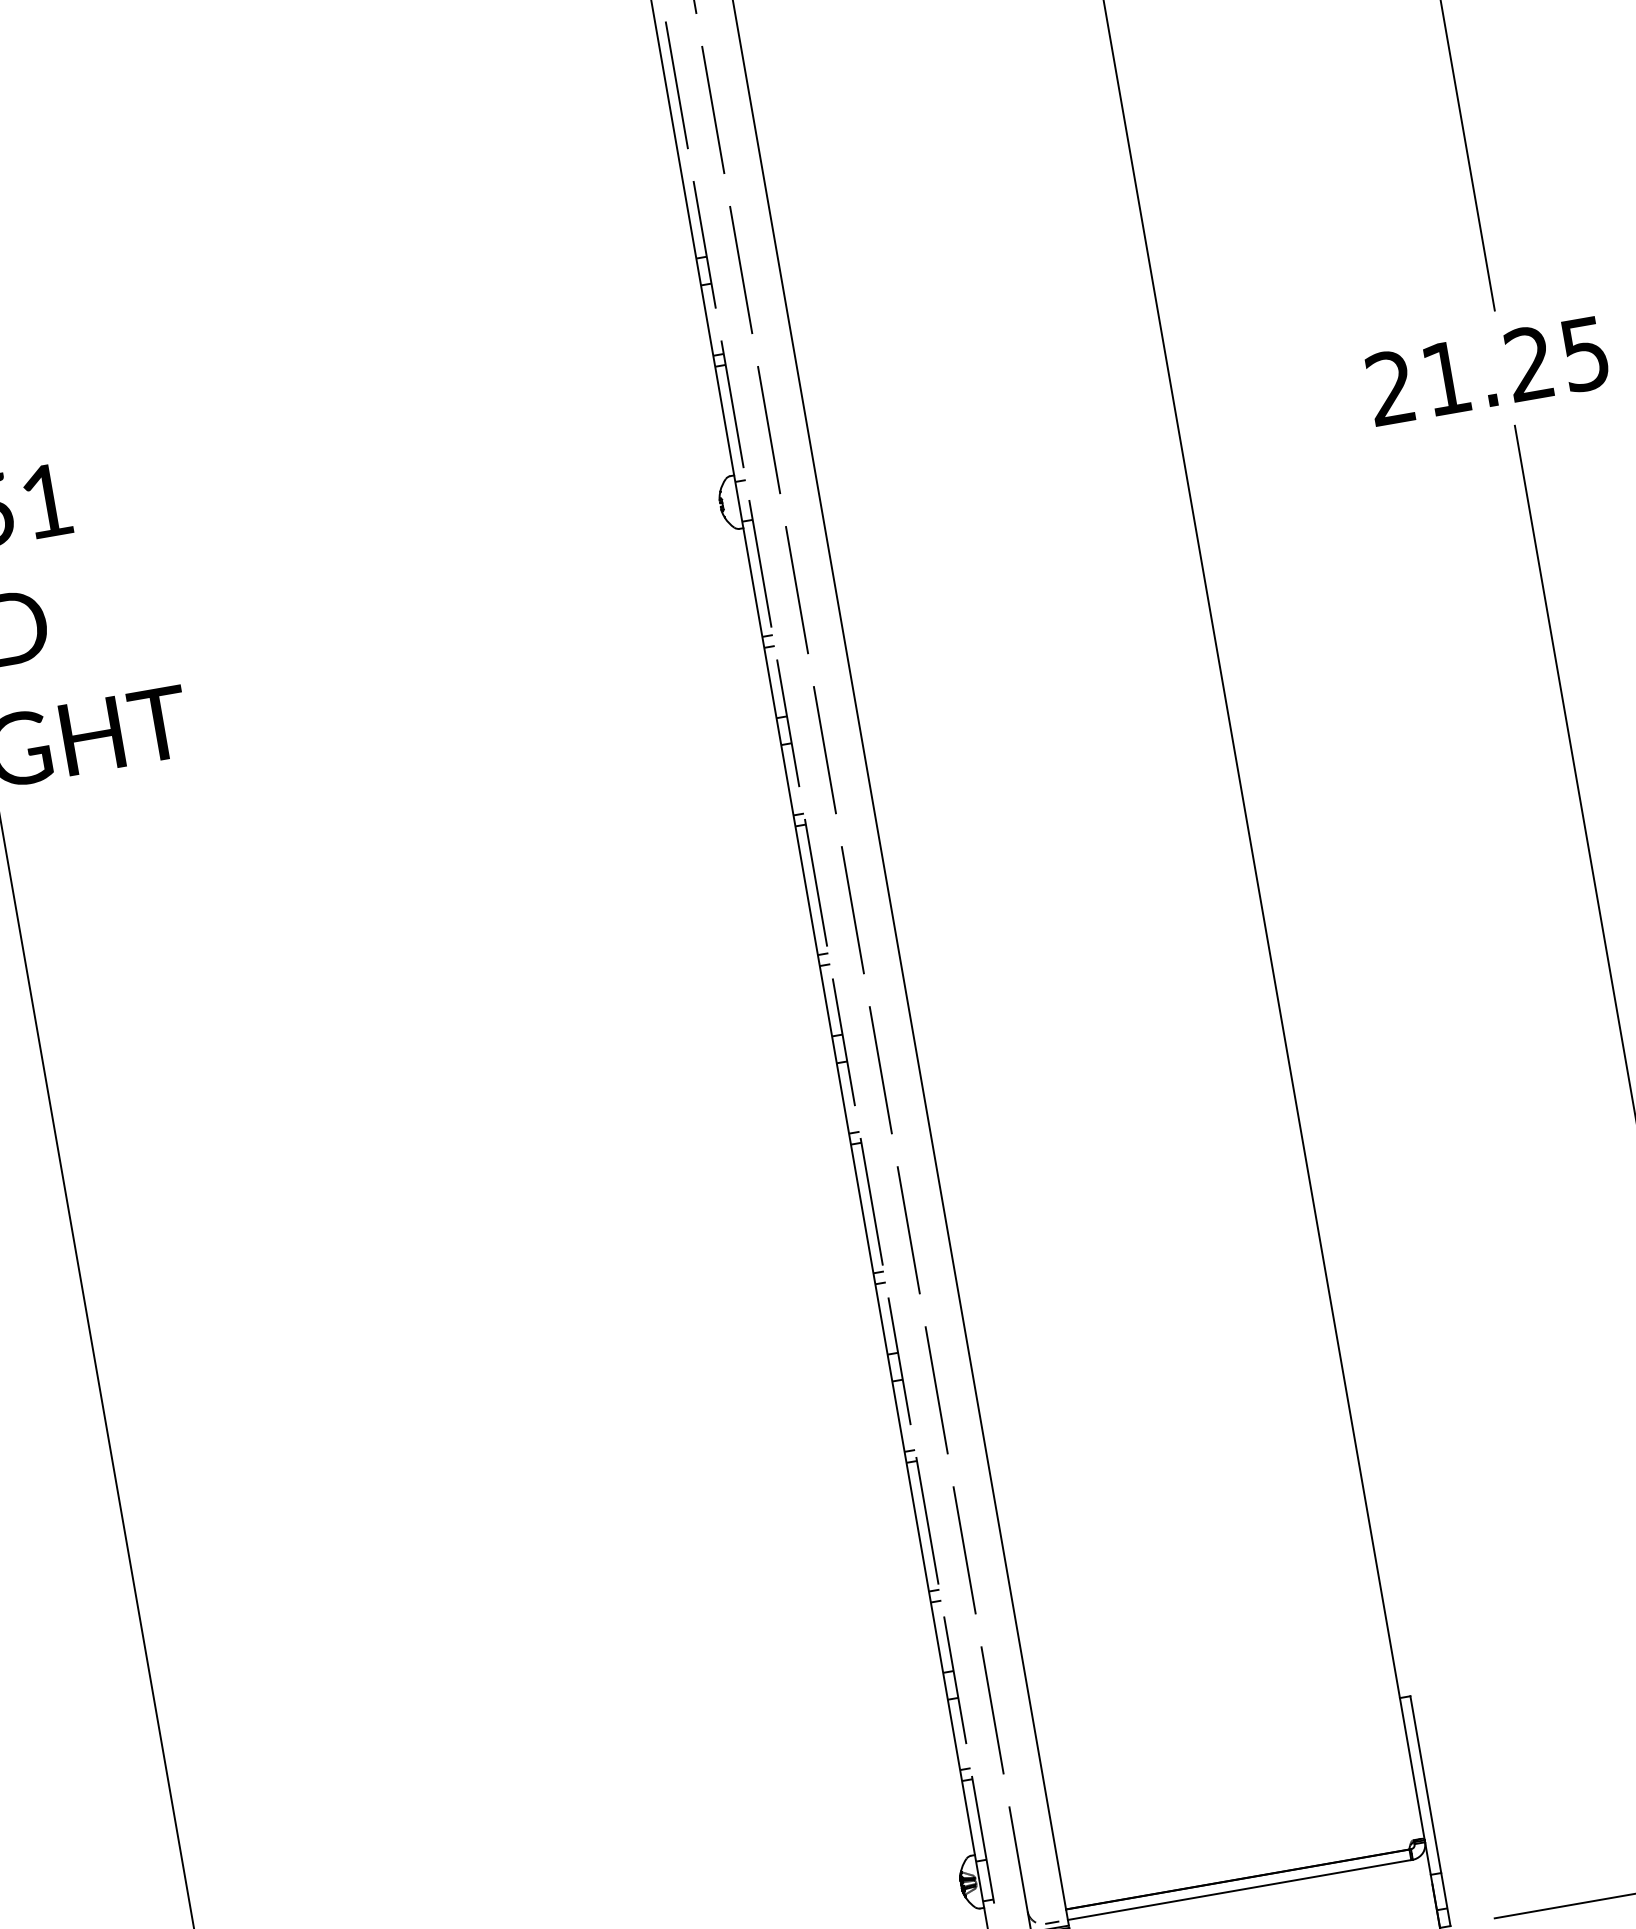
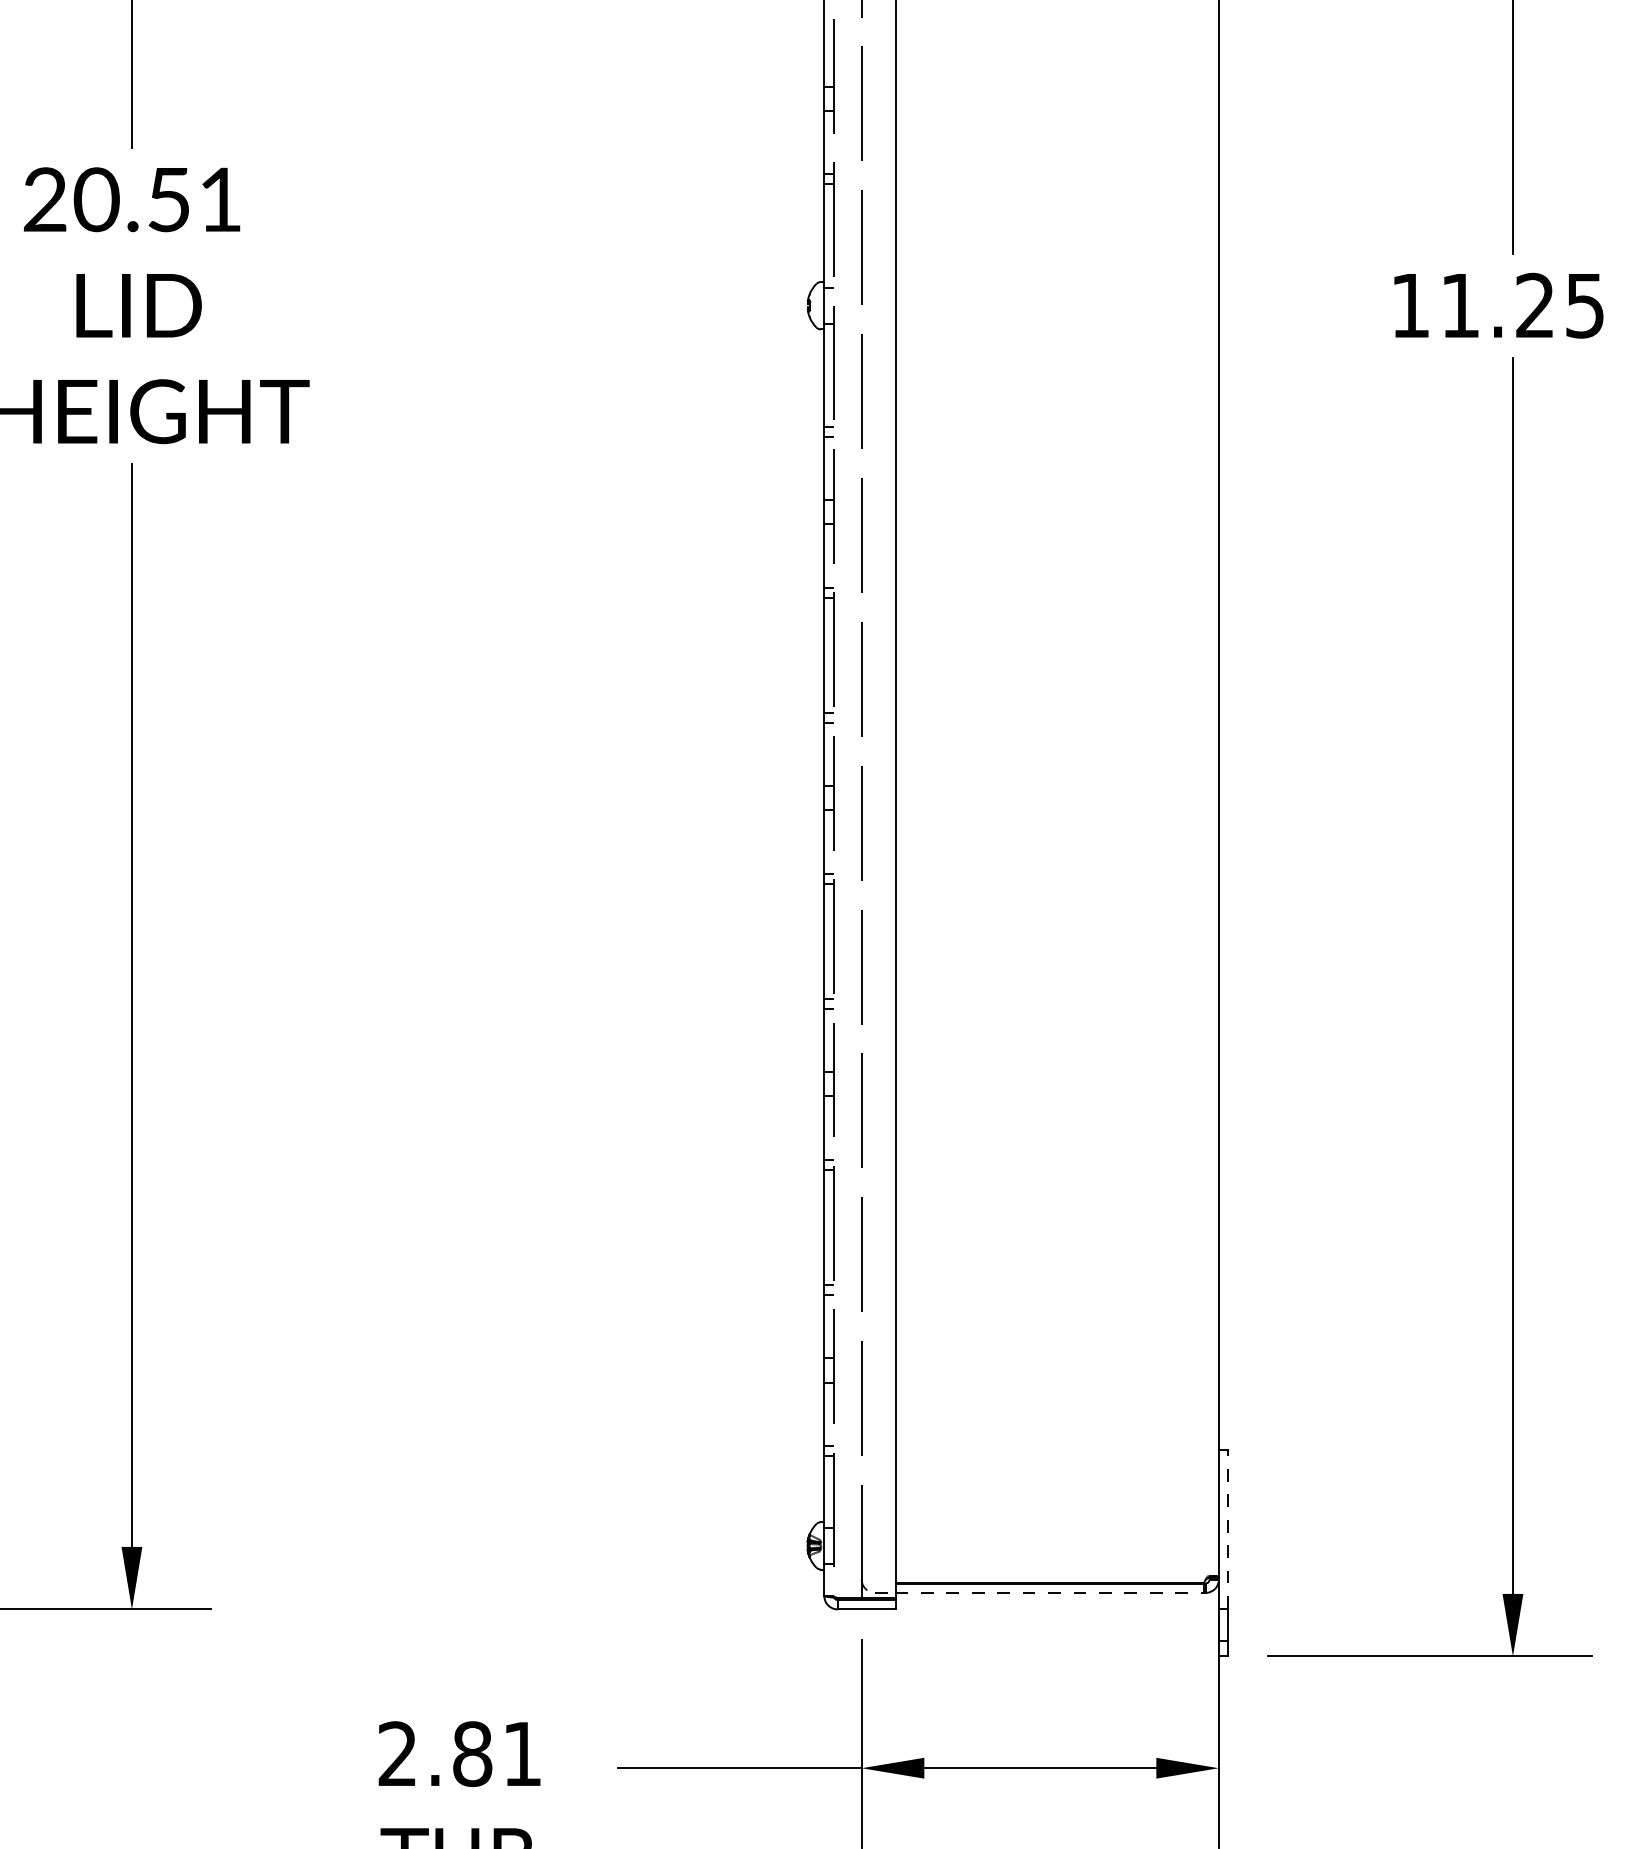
text: (1389, 386) -> (1409, 304), 21.25 -> 11.25
line: (1425, 1783) -> (1228, 1528), solid -> dashed
line: (1240, 1889) -> (1050, 1592), solid -> dashed

